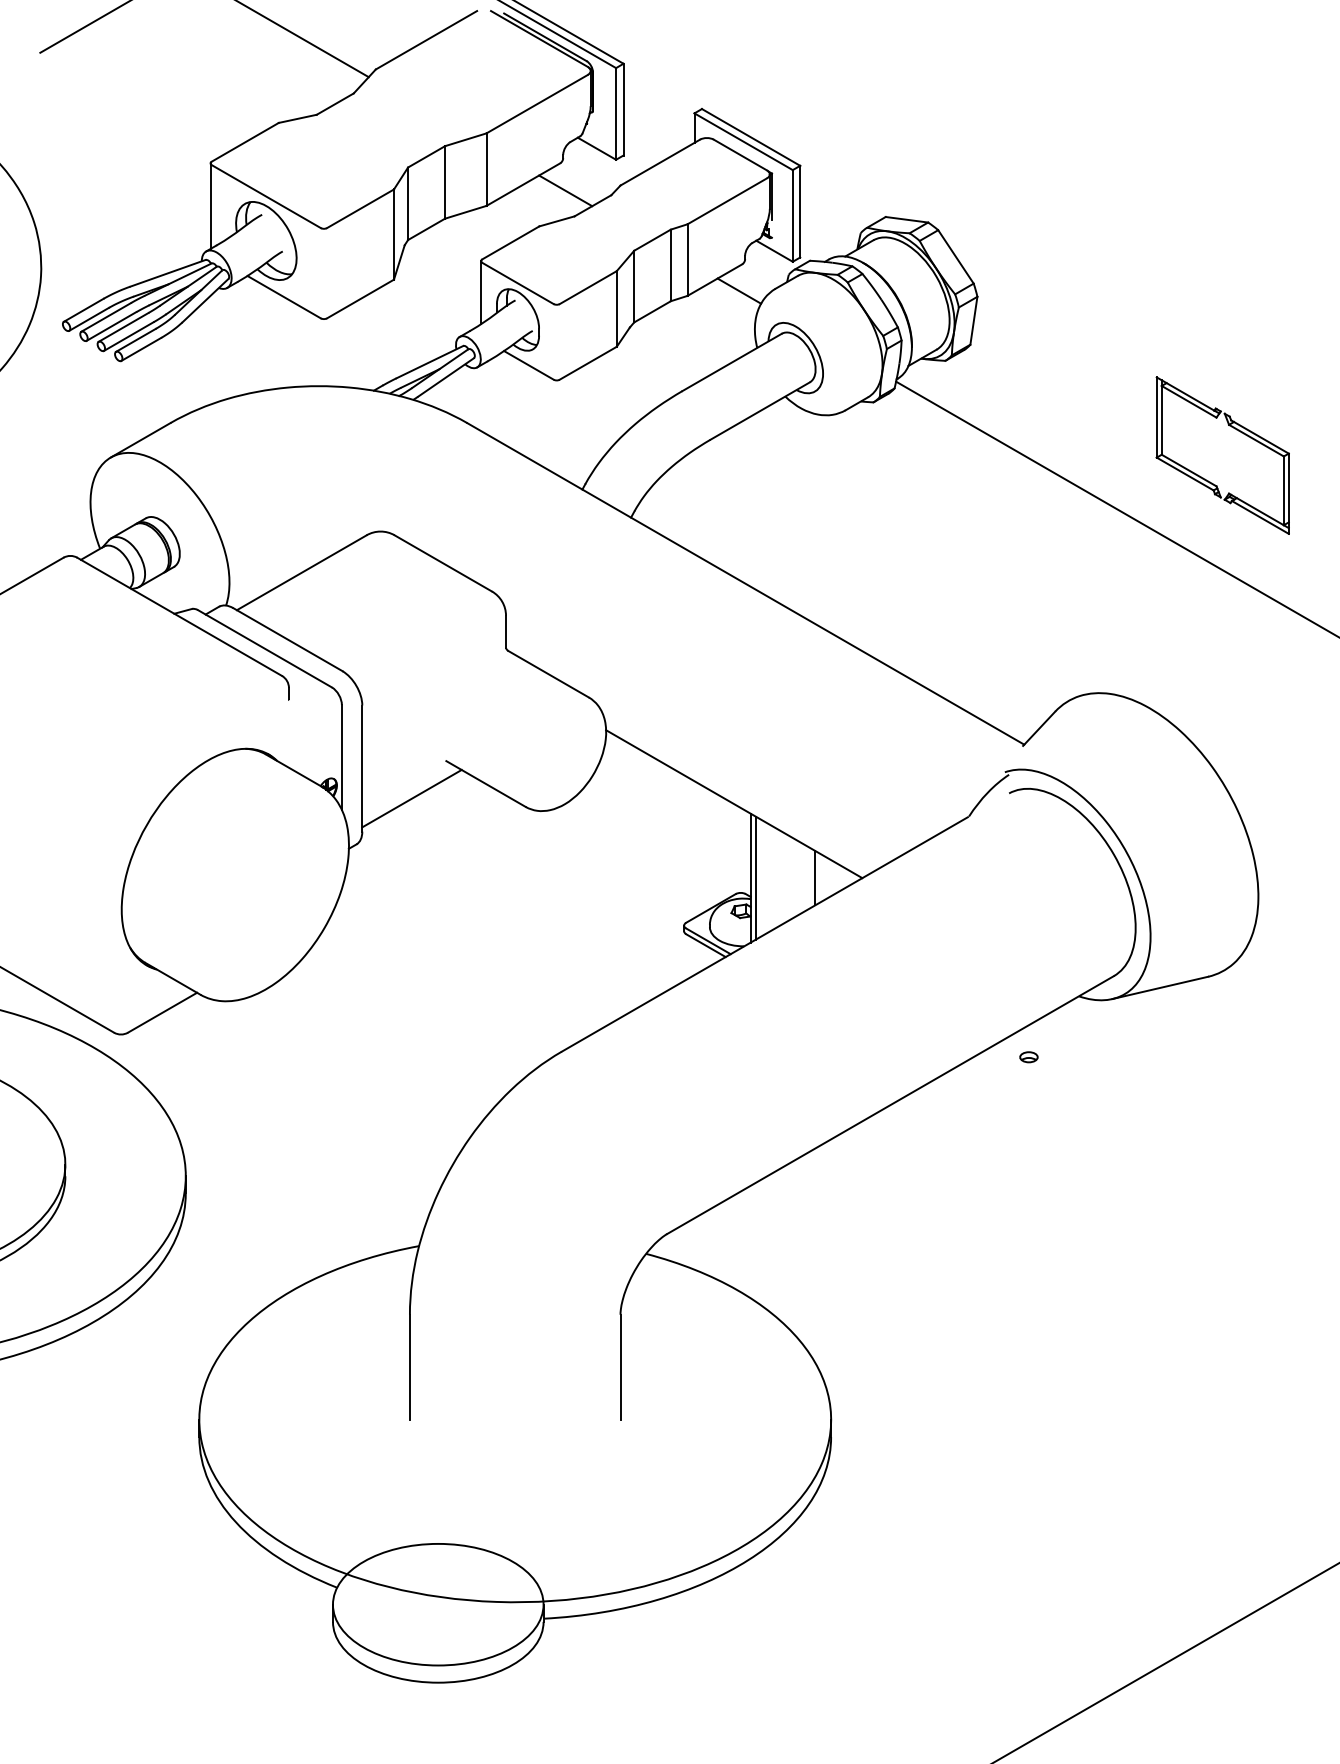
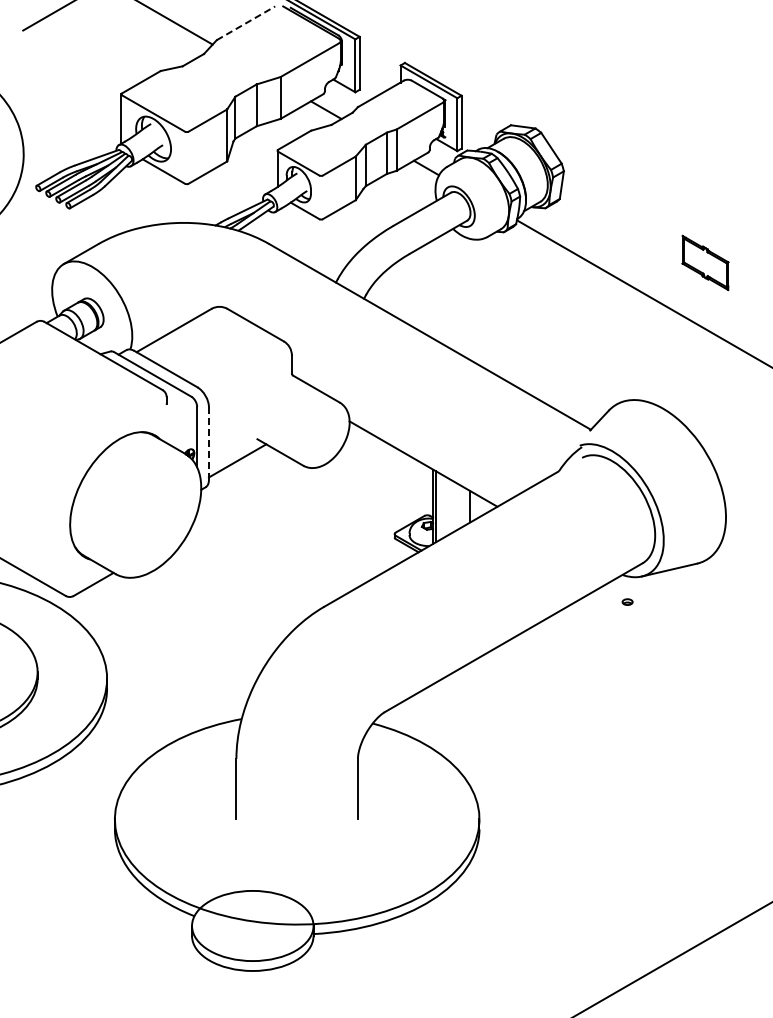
line: (425, 40) -> (245, 23), solid -> dashed
part: (1222, 454) -> (705, 262), size x0.6
line: (361, 768) -> (208, 443), solid -> dashed
part: (1028, 1056) -> (627, 601), moved

